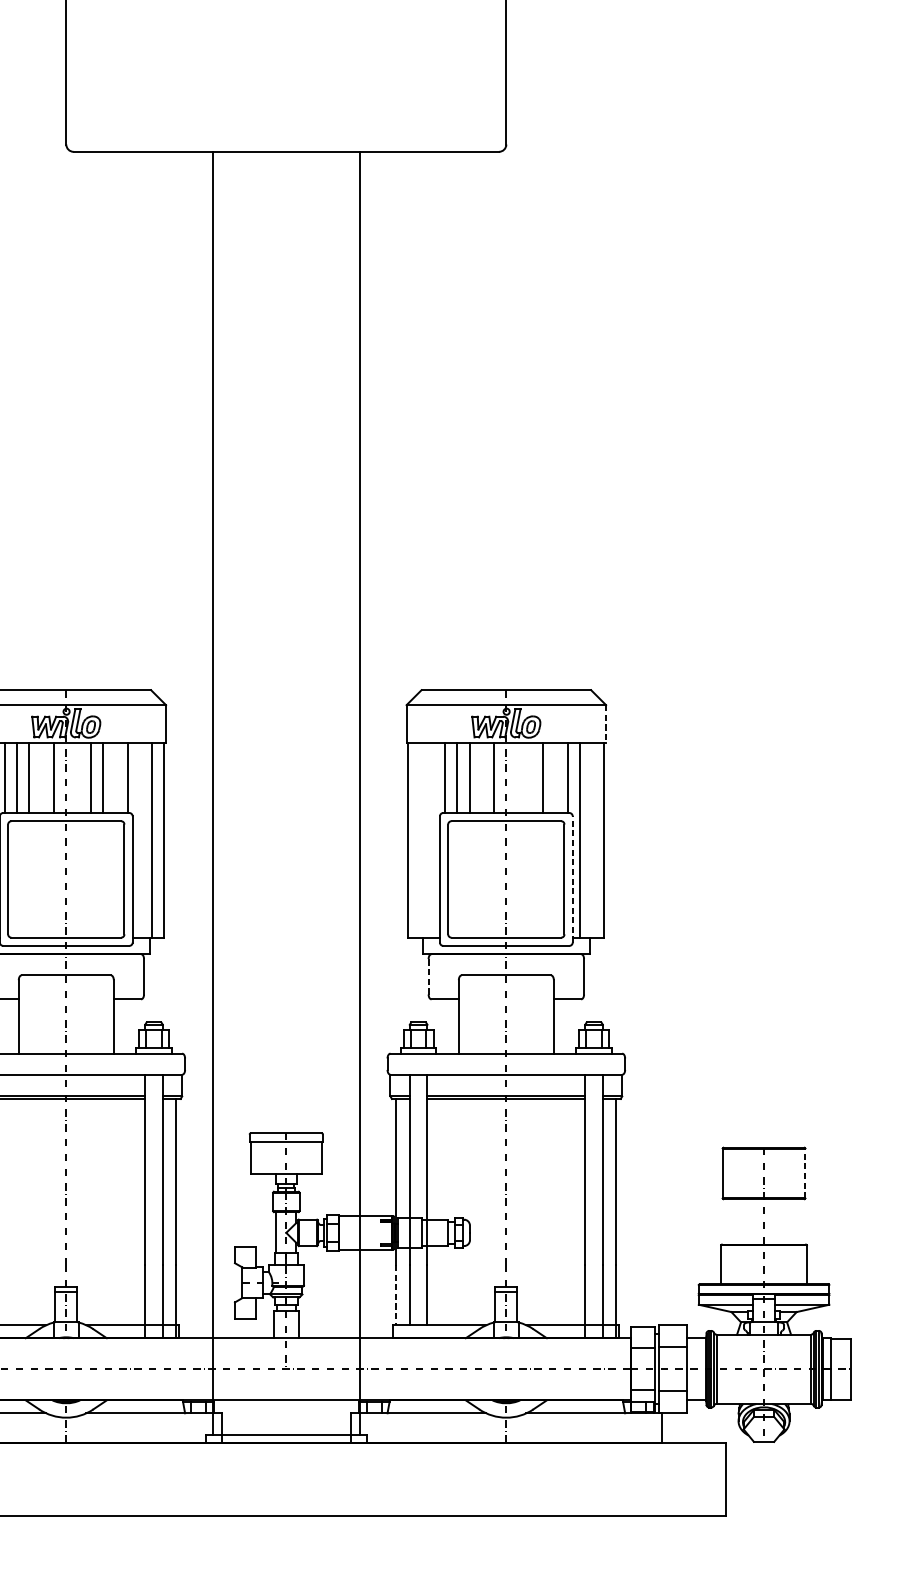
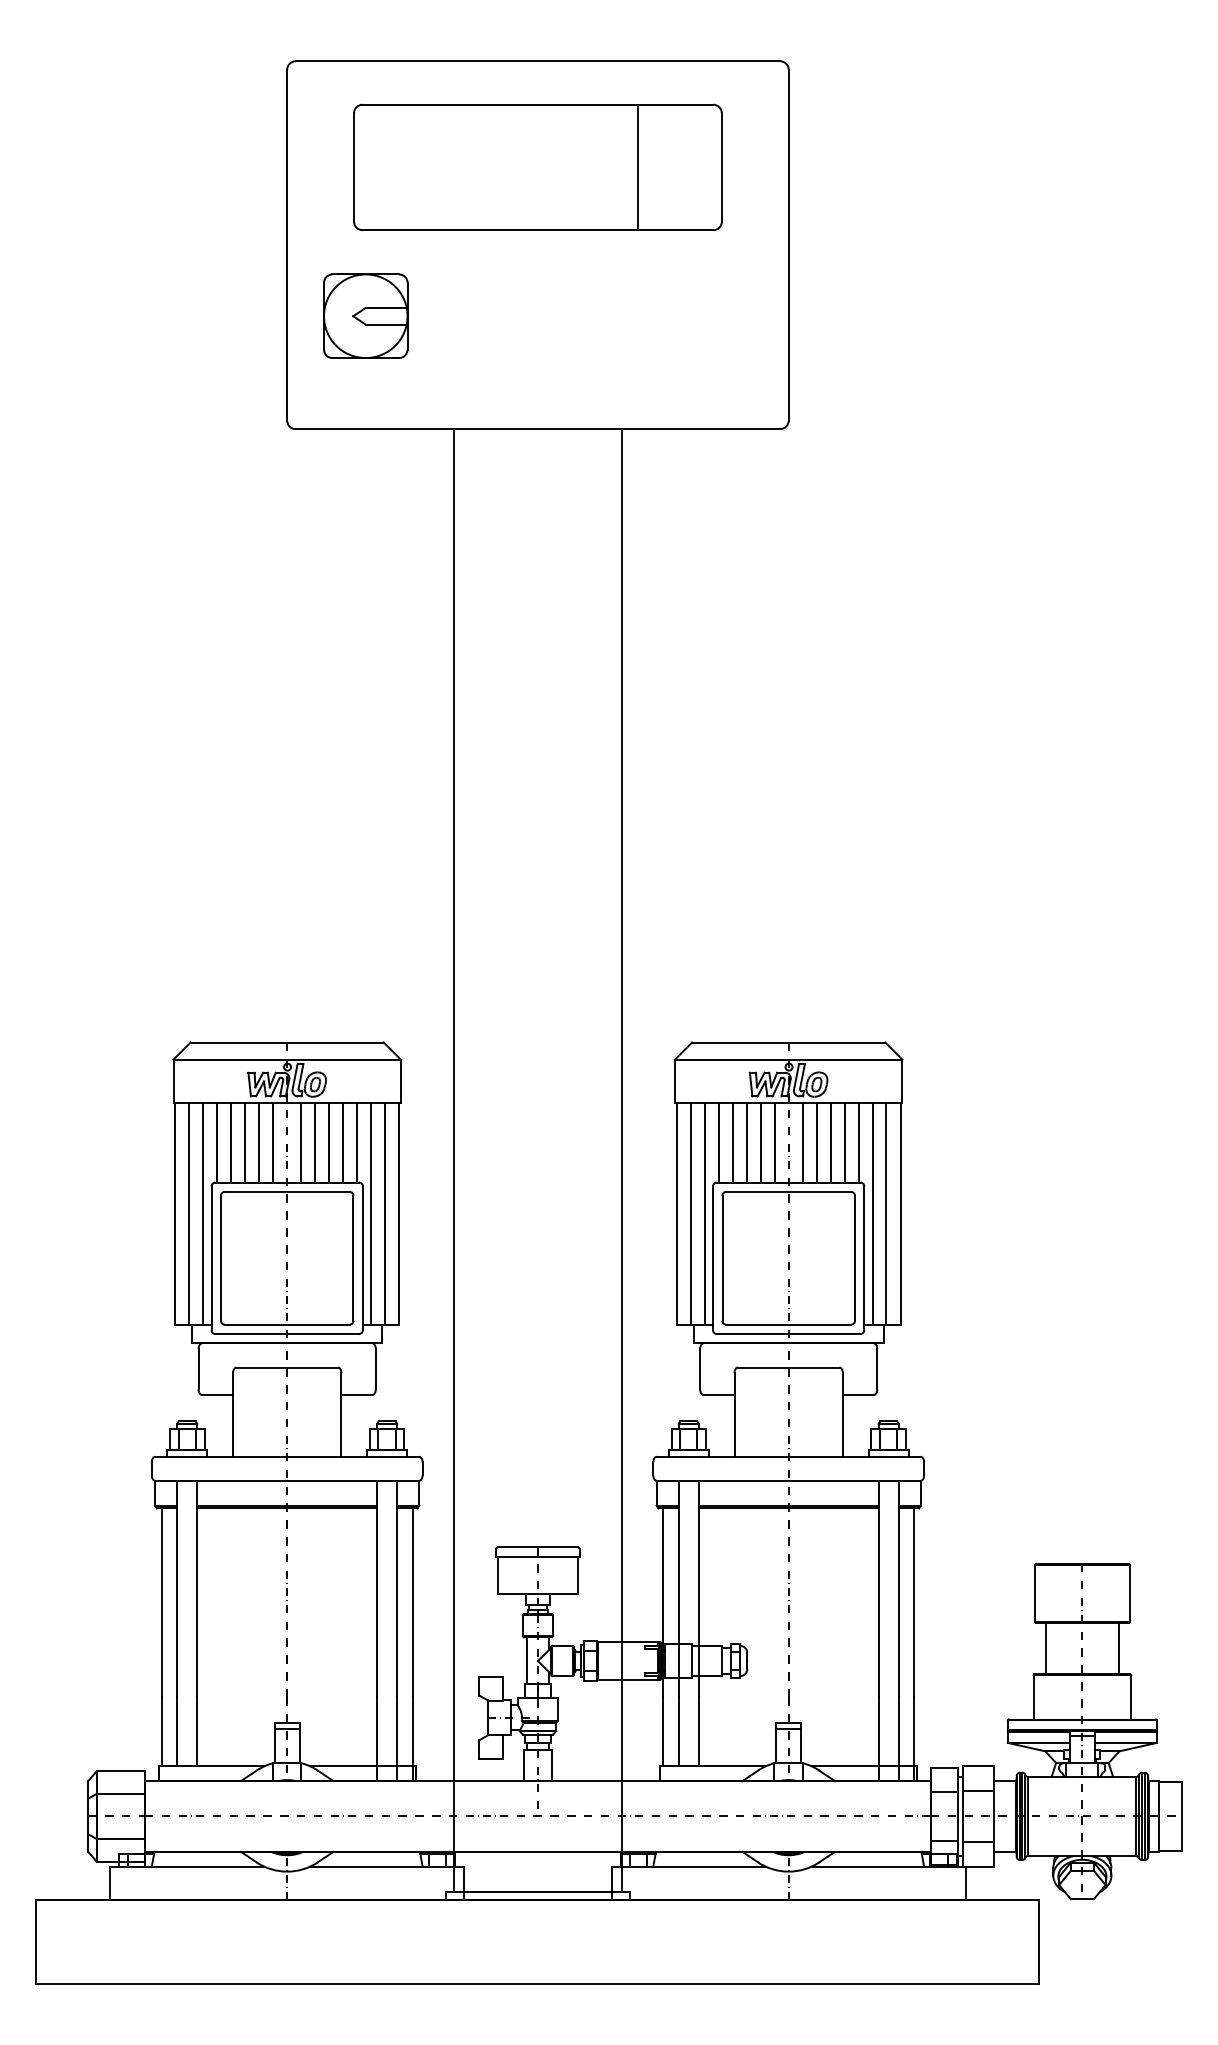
part: (135, 52) -> (365, 315), added
line: (606, 724) -> (902, 1081), dashed -> solid
line: (41, 777) -> (259, 1142), added
line: (78, 777) -> (301, 1142), added
line: (115, 777) -> (343, 1142), added
line: (481, 777) -> (760, 1142), added
line: (518, 777) -> (802, 1142), added
line: (530, 777) -> (816, 1142), added
line: (555, 777) -> (844, 1142), added
line: (140, 840) -> (371, 1213), added
line: (420, 840) -> (690, 1213), added
line: (432, 840) -> (704, 1213), added
line: (592, 840) -> (886, 1213), added
line: (572, 879) -> (864, 1258), dashed -> solid
line: (428, 976) -> (700, 1368), dashed -> solid
line: (805, 1172) -> (1129, 1592), dashed -> solid
line: (731, 1221) -> (1045, 1648), added
line: (796, 1221) -> (1119, 1648), added
line: (396, 1295) -> (663, 1732), dashed -> solid

